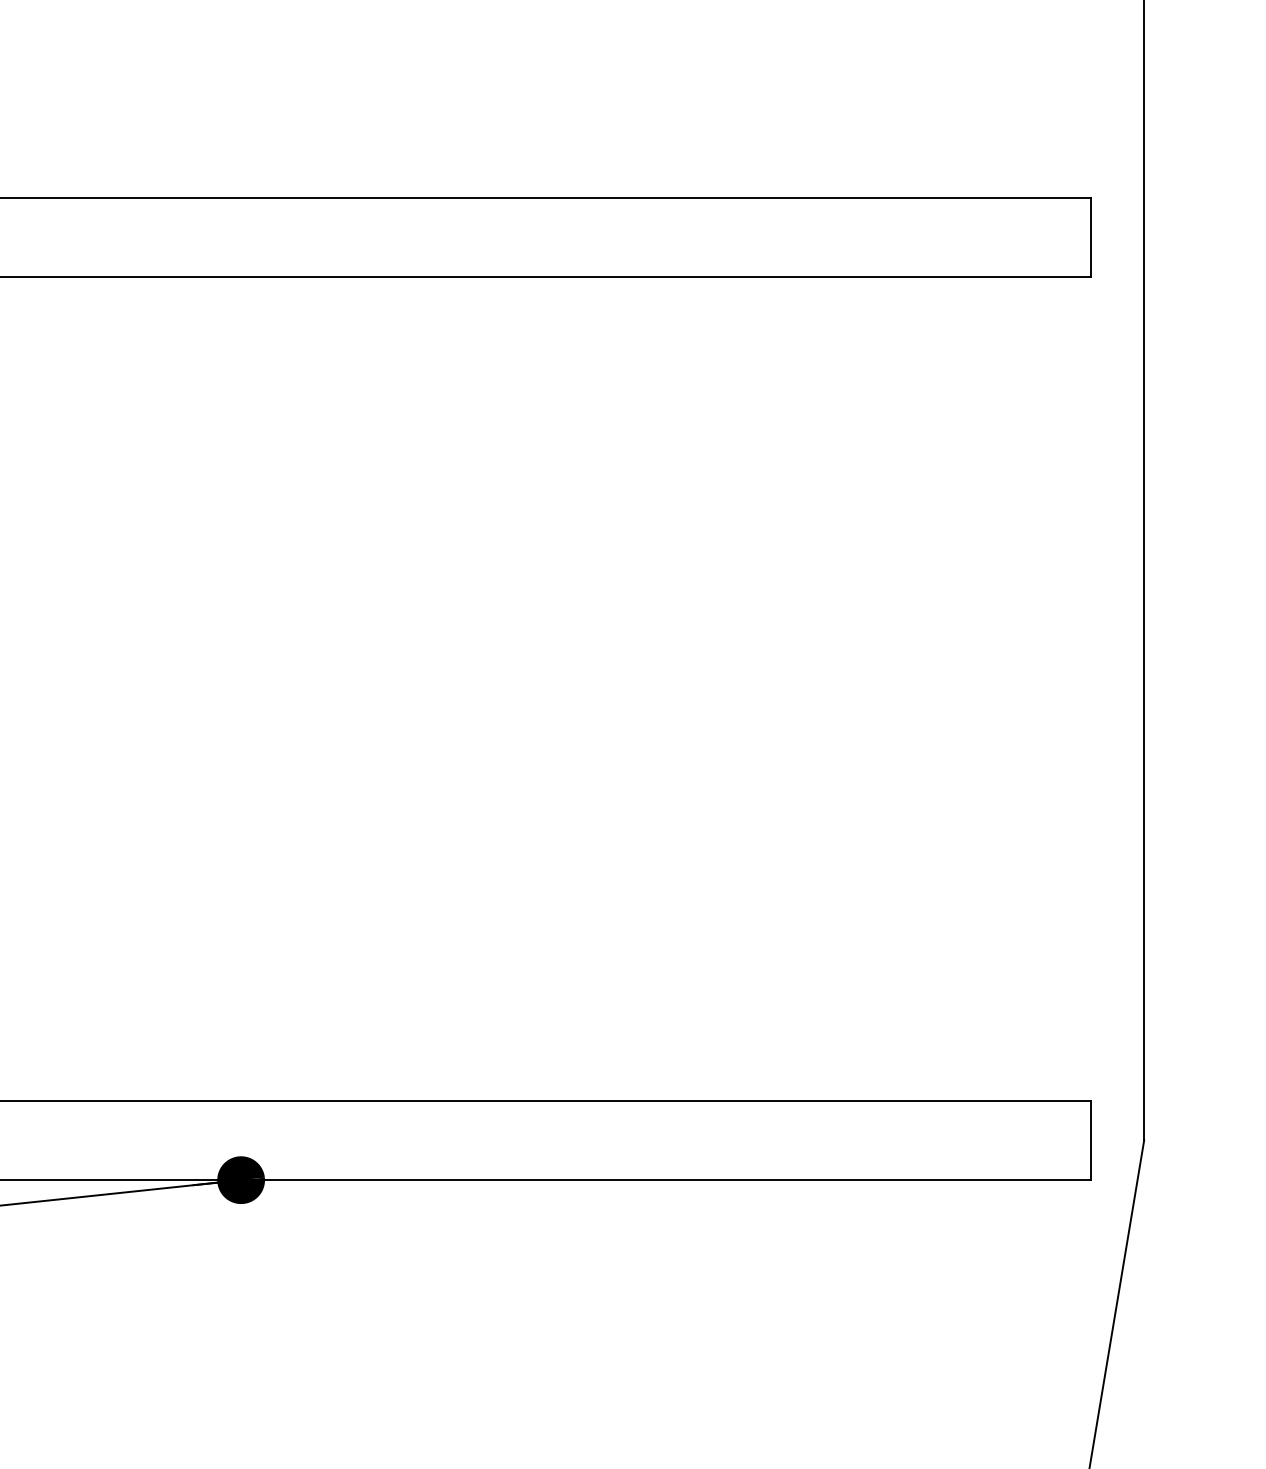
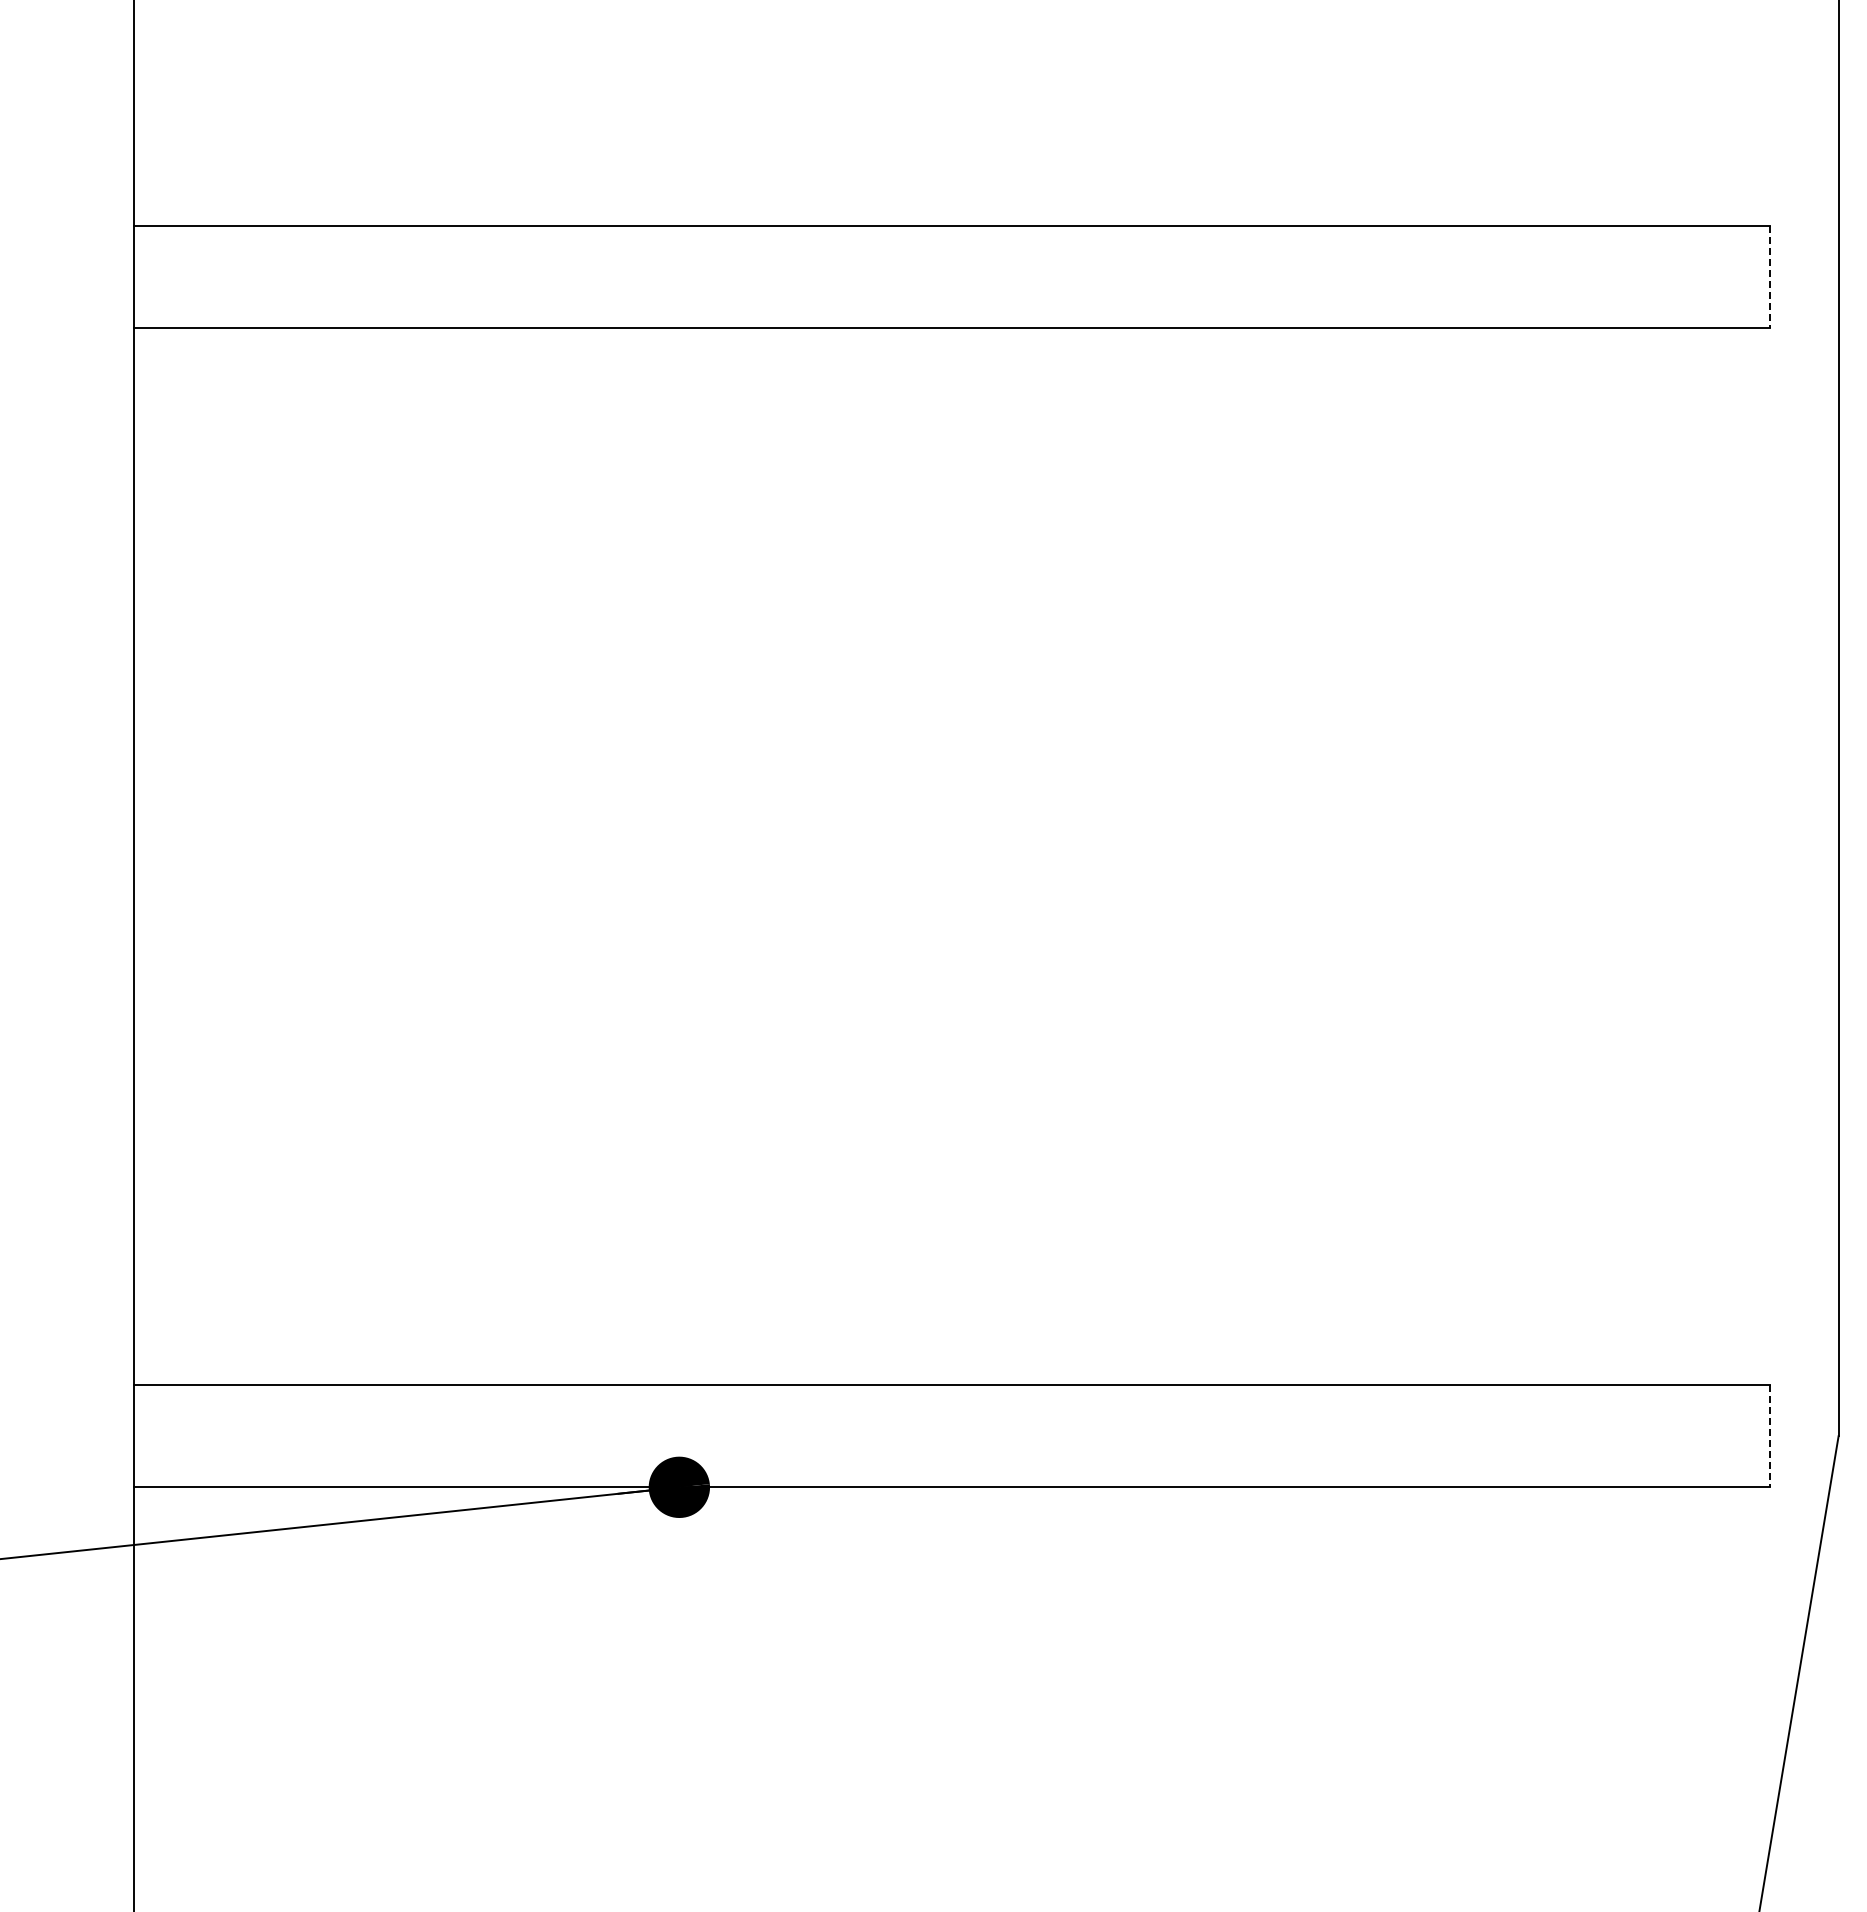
line: (1091, 237) -> (1770, 277), solid -> dashed
line: (1091, 1140) -> (1770, 1436), solid -> dashed

